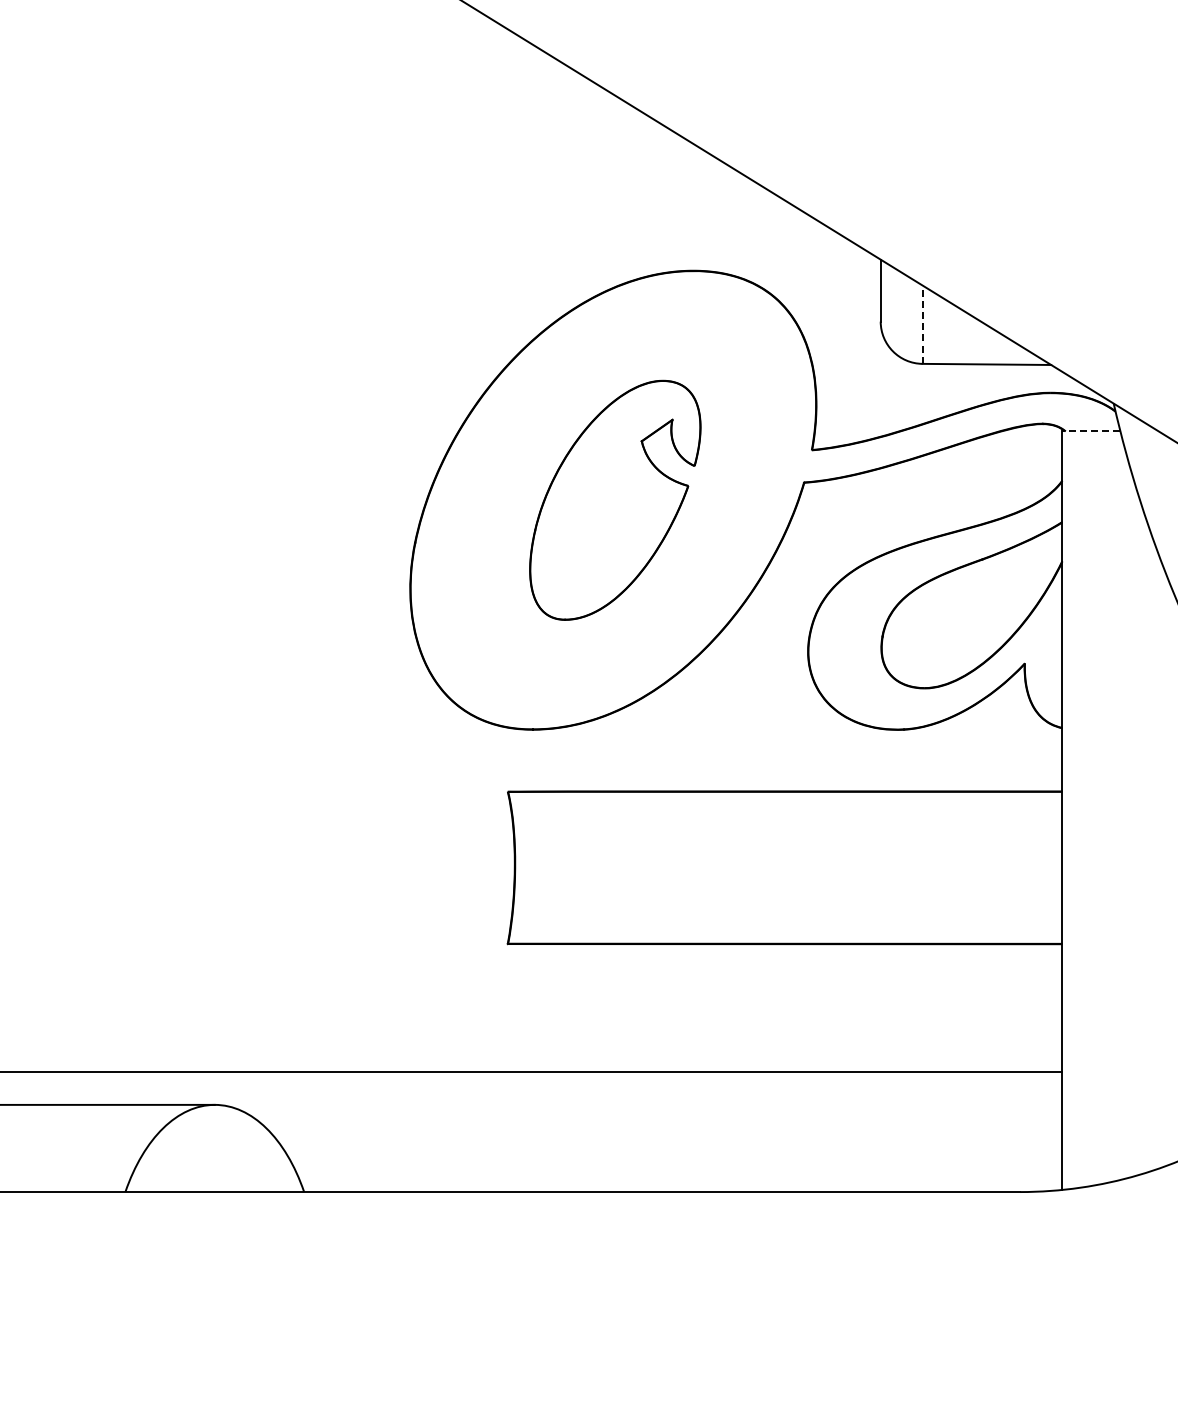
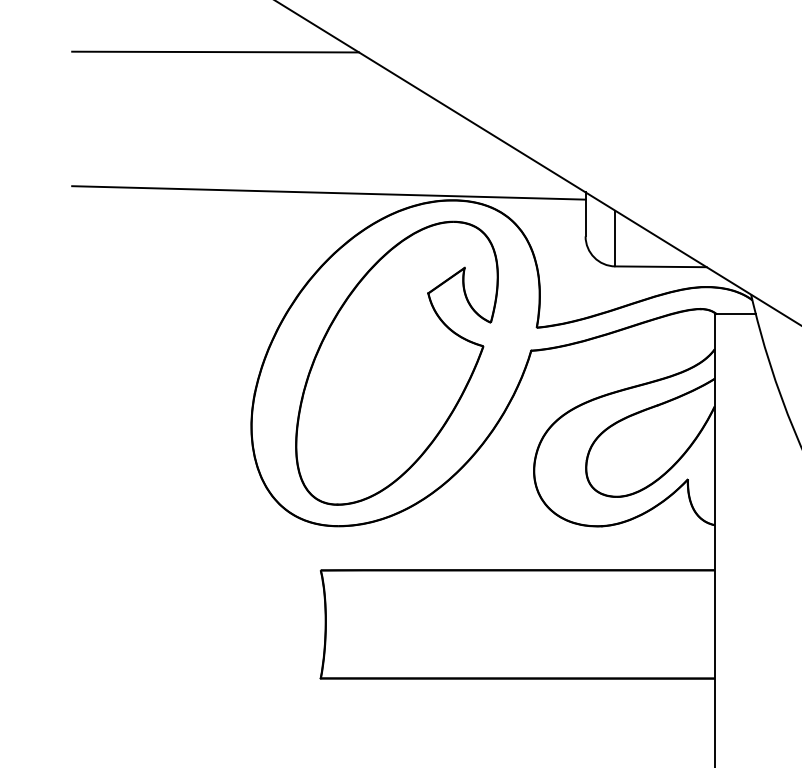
line: (359, 61) -> (215, 51), added
line: (518, 259) -> (328, 192), added
line: (922, 324) -> (615, 238), dashed -> solid
line: (1090, 431) -> (734, 314), dashed -> solid
part: (615, 500) -> (397, 363), size x1.67

